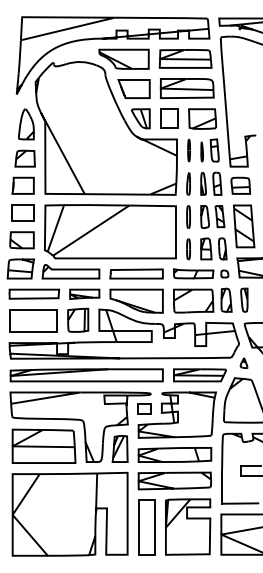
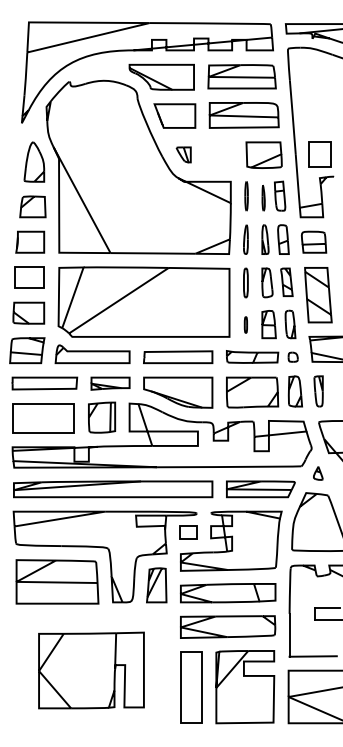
part: (140, 118) -> (183, 154), size x0.6
part: (169, 118) -> (319, 154), moved
part: (188, 248) -> (245, 324), size x0.6
part: (70, 514) -> (91, 670), size x0.7

